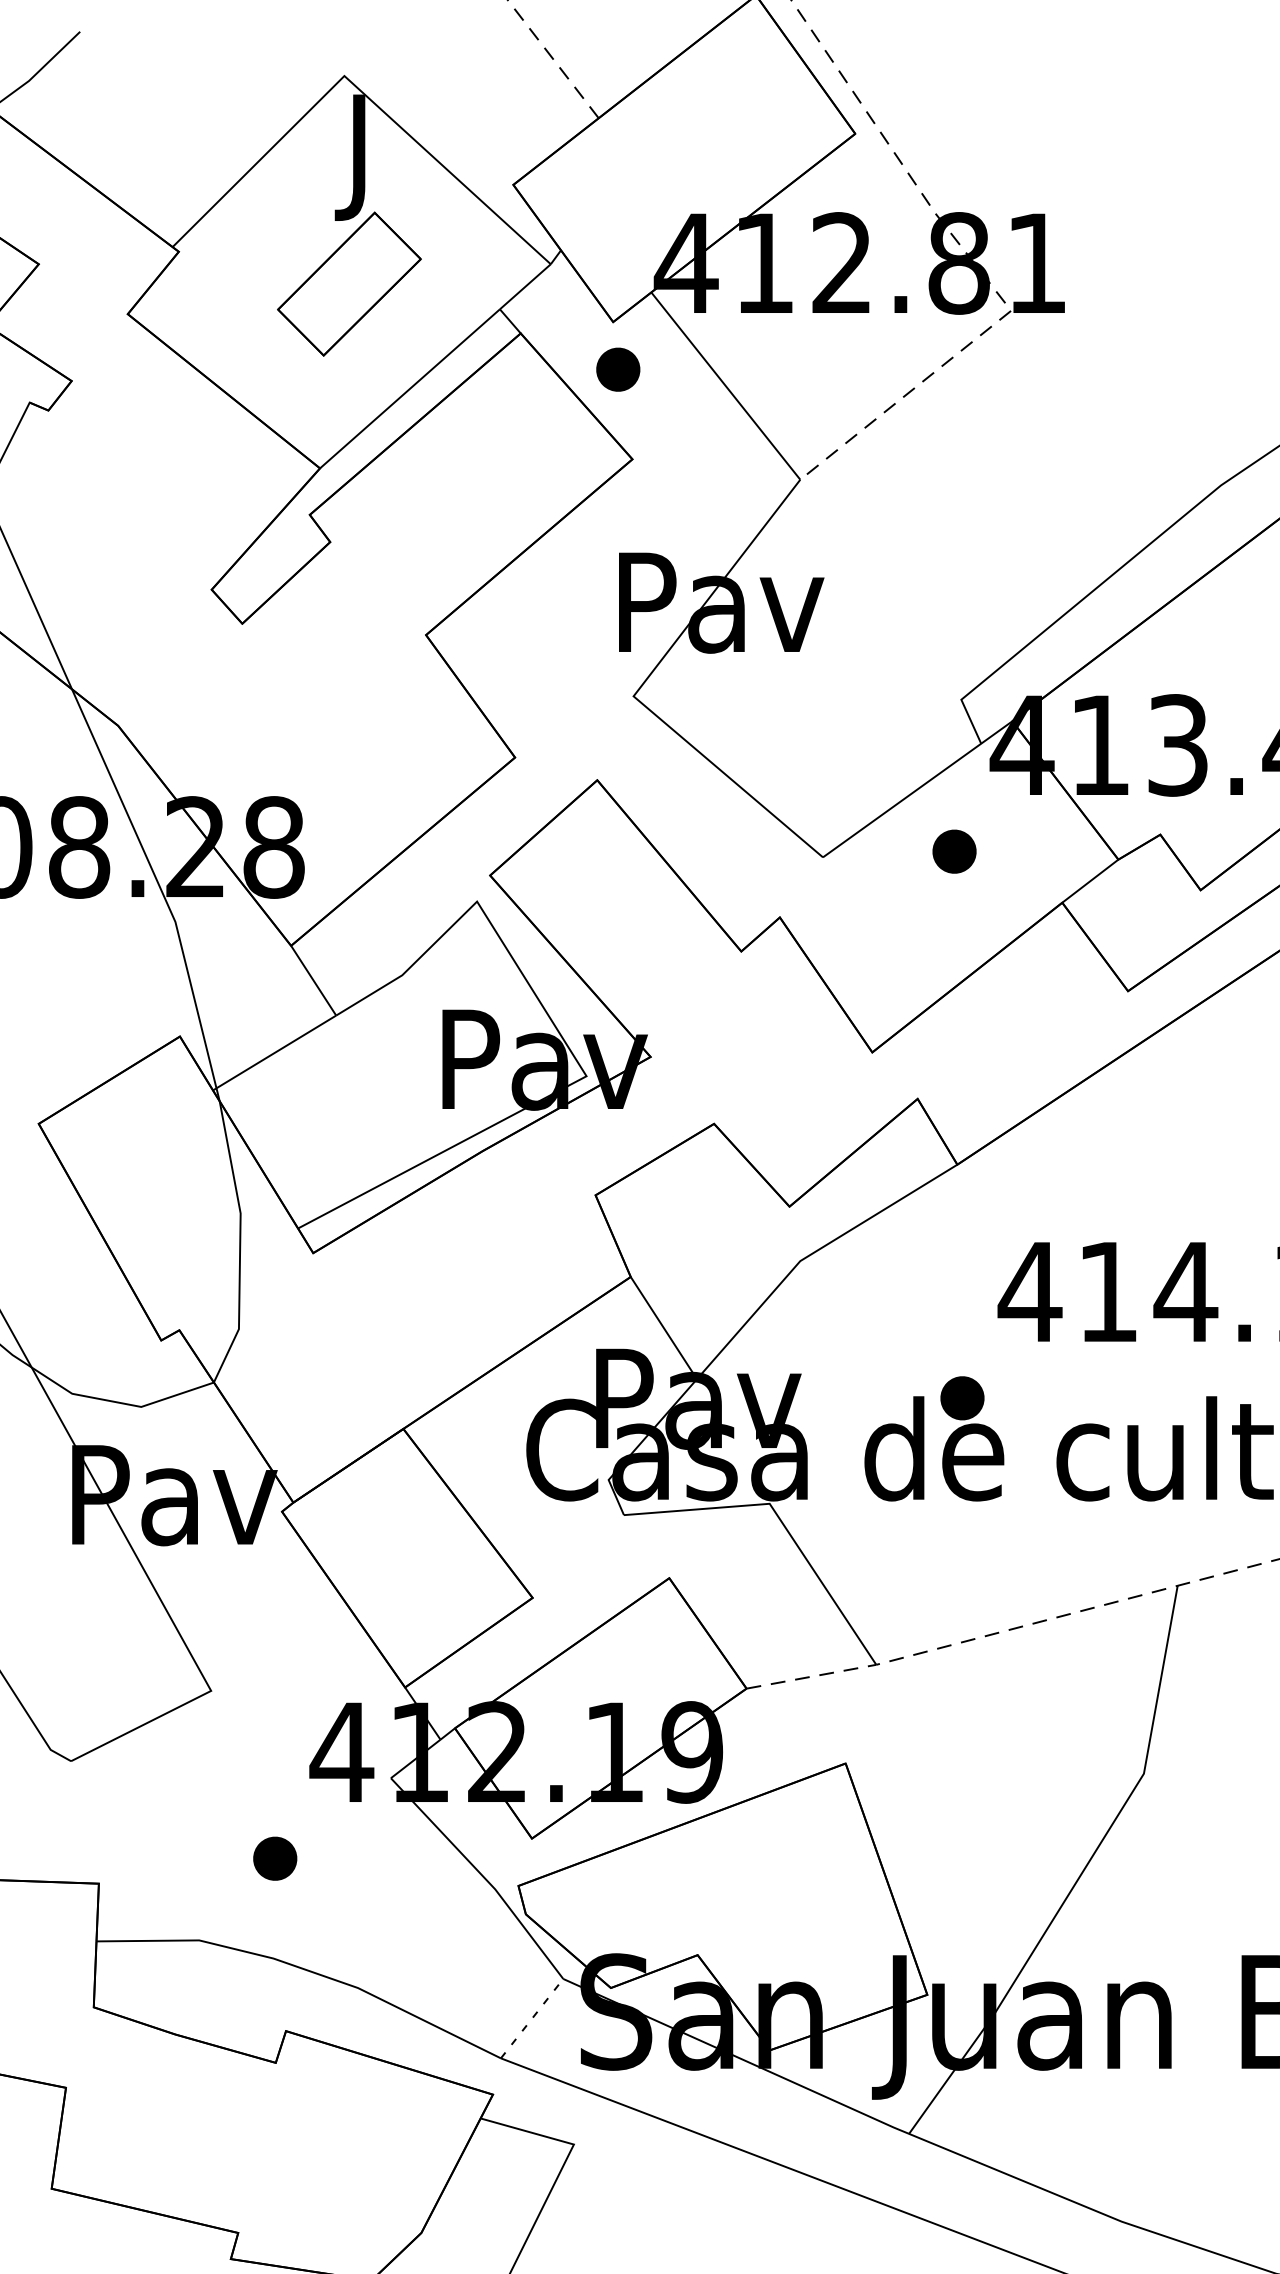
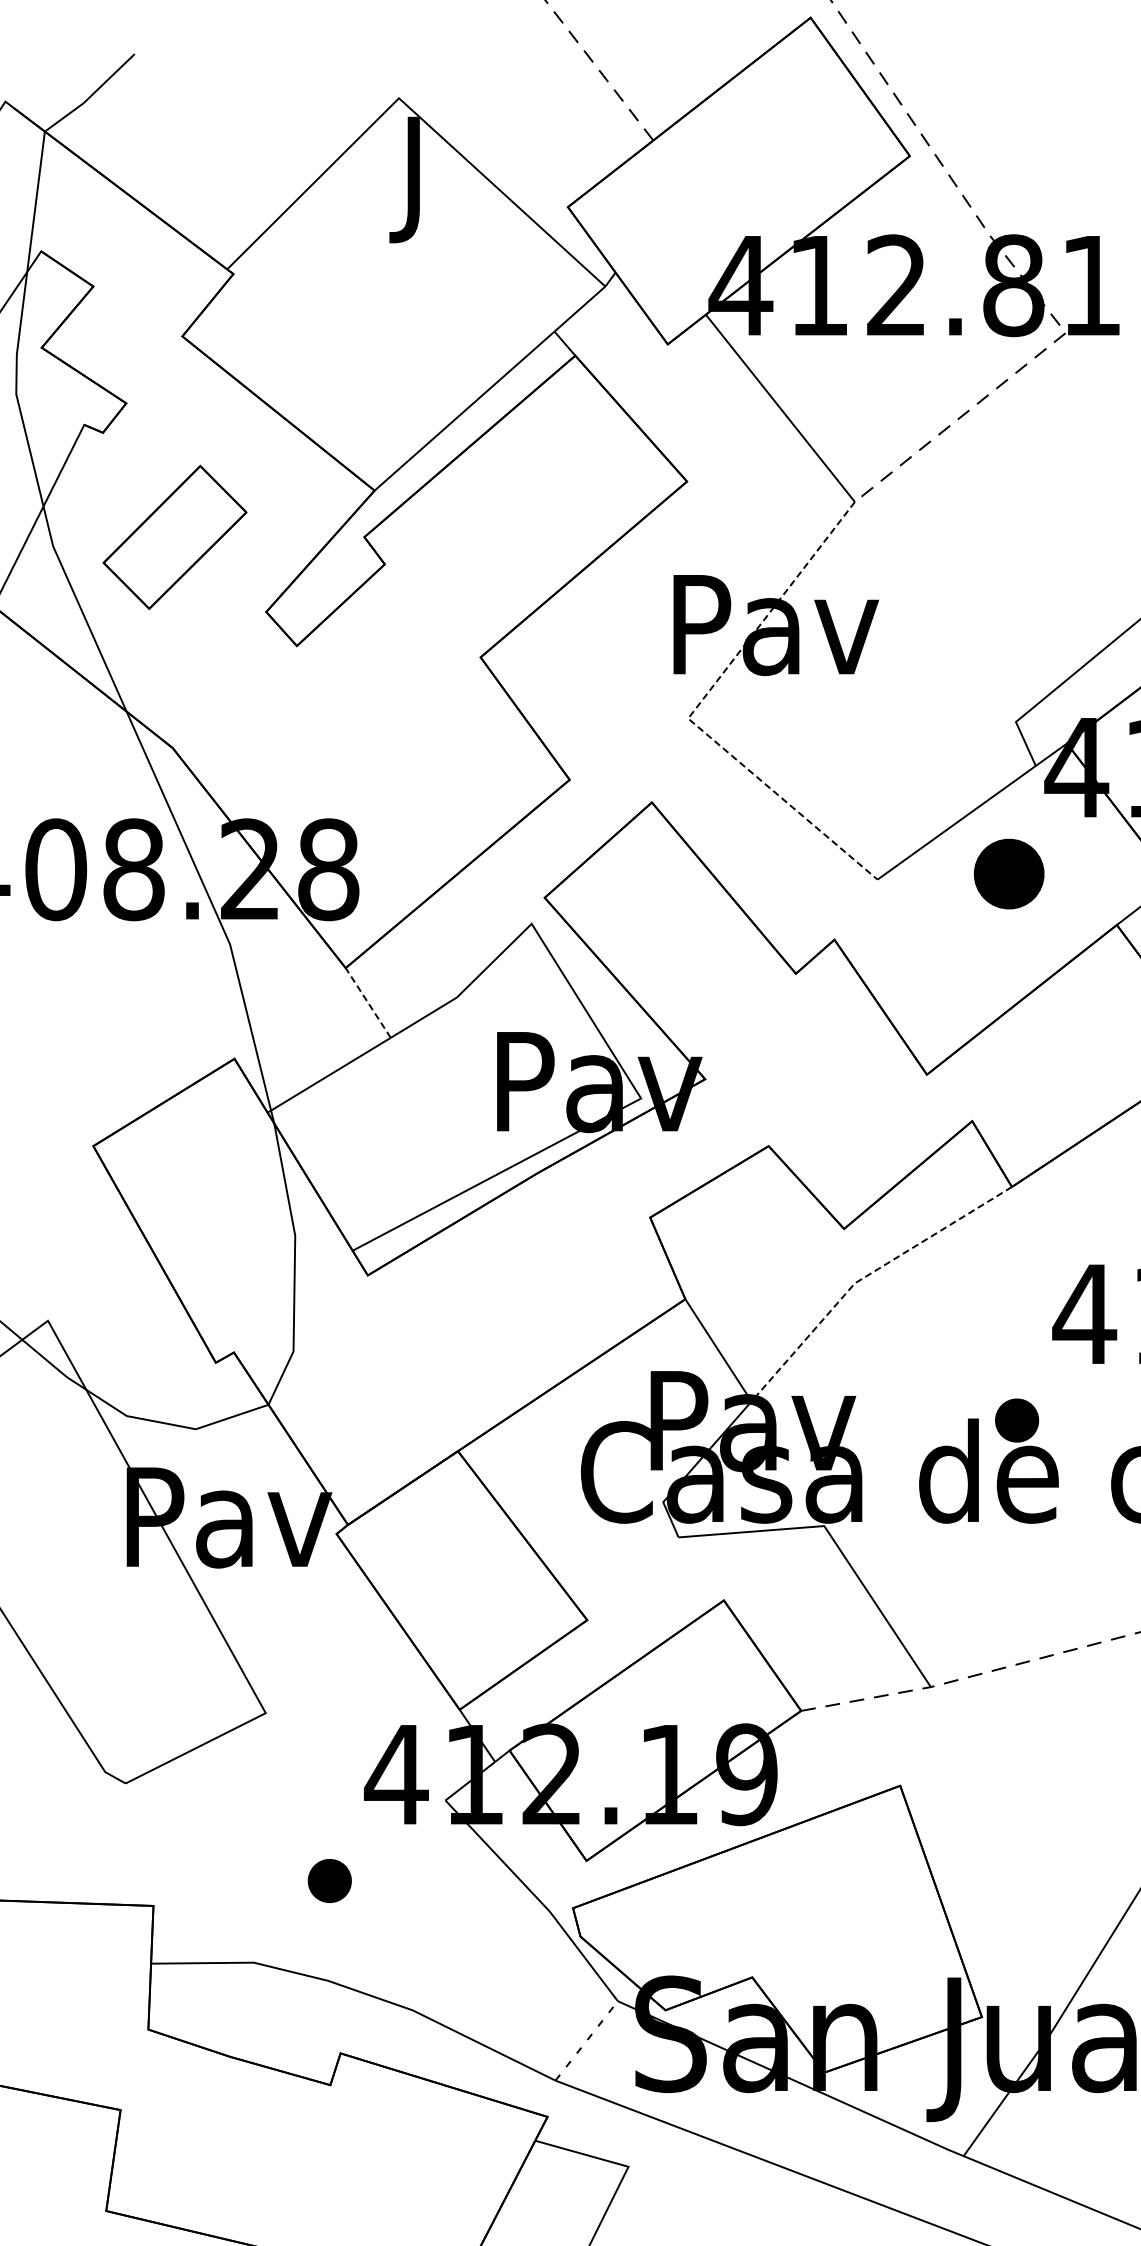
part: (349, 283) -> (175, 536), moved
part: (618, 369) -> (673, 391), removed
line: (640, 686) -> (695, 708), solid -> dashed
part: (954, 851) -> (1009, 873), size x1.6
line: (313, 980) -> (368, 1002), solid -> dashed
line: (811, 1254) -> (866, 1276), solid -> dashed

